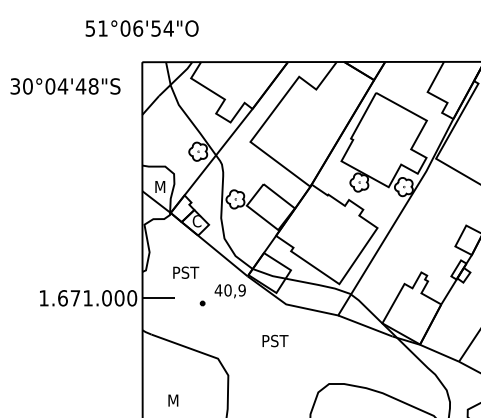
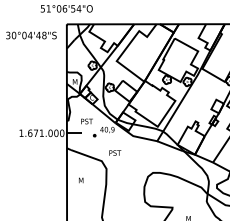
text: (275, 339) -> (115, 152), moved

